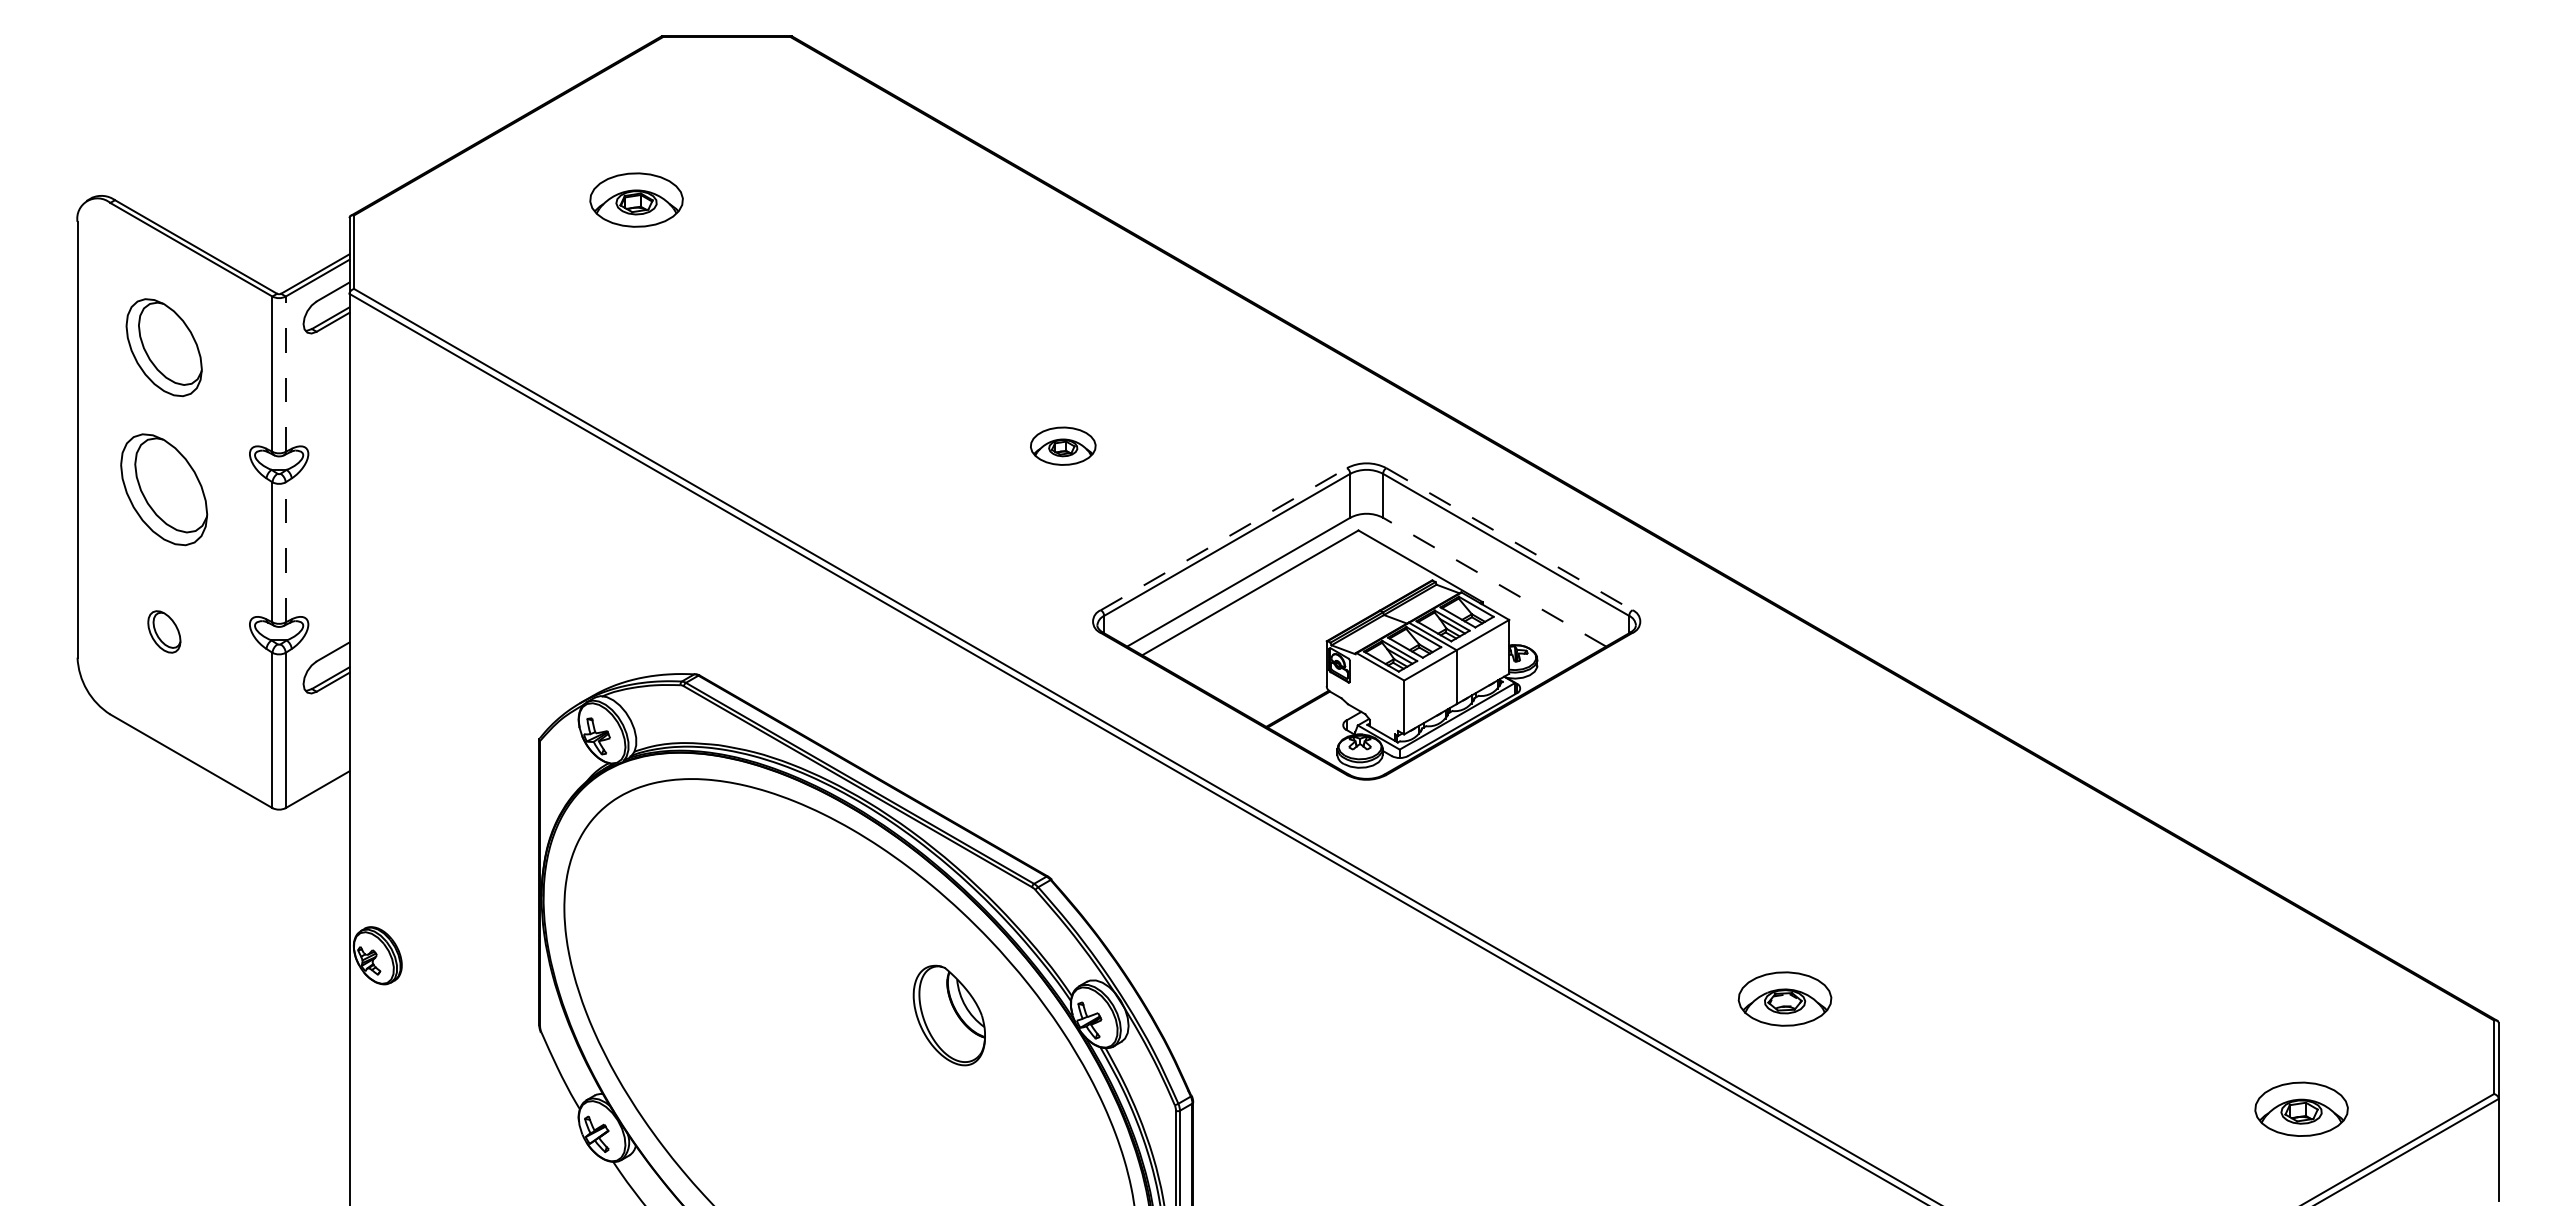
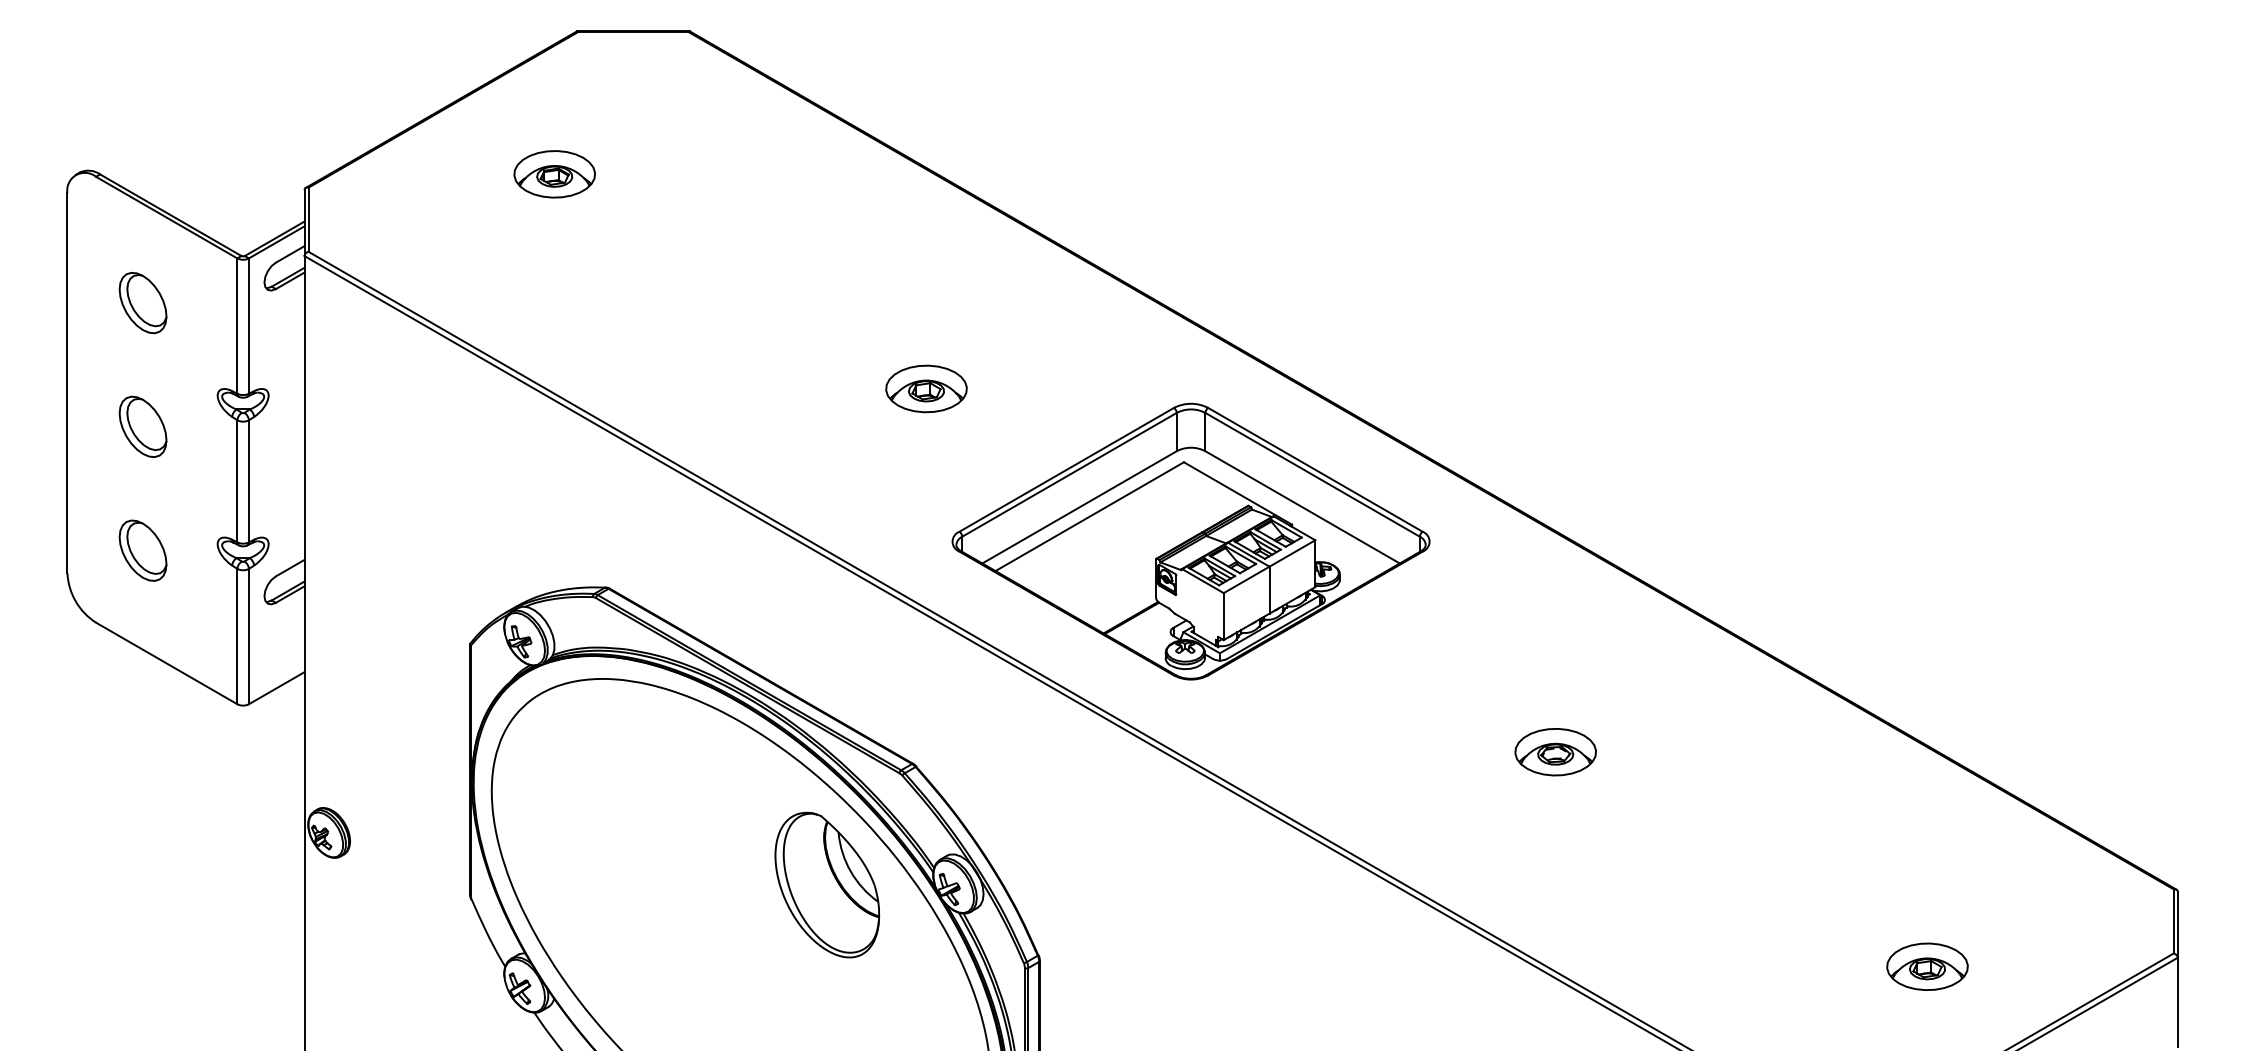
part: (164, 347) -> (143, 302), size x0.71
line: (285, 374) -> (248, 326), dashed -> solid
part: (1063, 445) -> (926, 388), size x1.43
part: (164, 489) -> (143, 426), size x0.62
line: (1224, 538) -> (1067, 469), dashed -> solid
line: (1509, 539) -> (1315, 470), dashed -> solid
line: (285, 551) -> (248, 480), dashed -> solid
line: (1494, 582) -> (1302, 507), dashed -> solid
part: (164, 631) -> (143, 550), size x1.67
part: (1784, 998) -> (1555, 751), moved
part: (949, 1015) -> (827, 885), size x1.67
part: (2301, 1108) -> (1927, 966), moved

